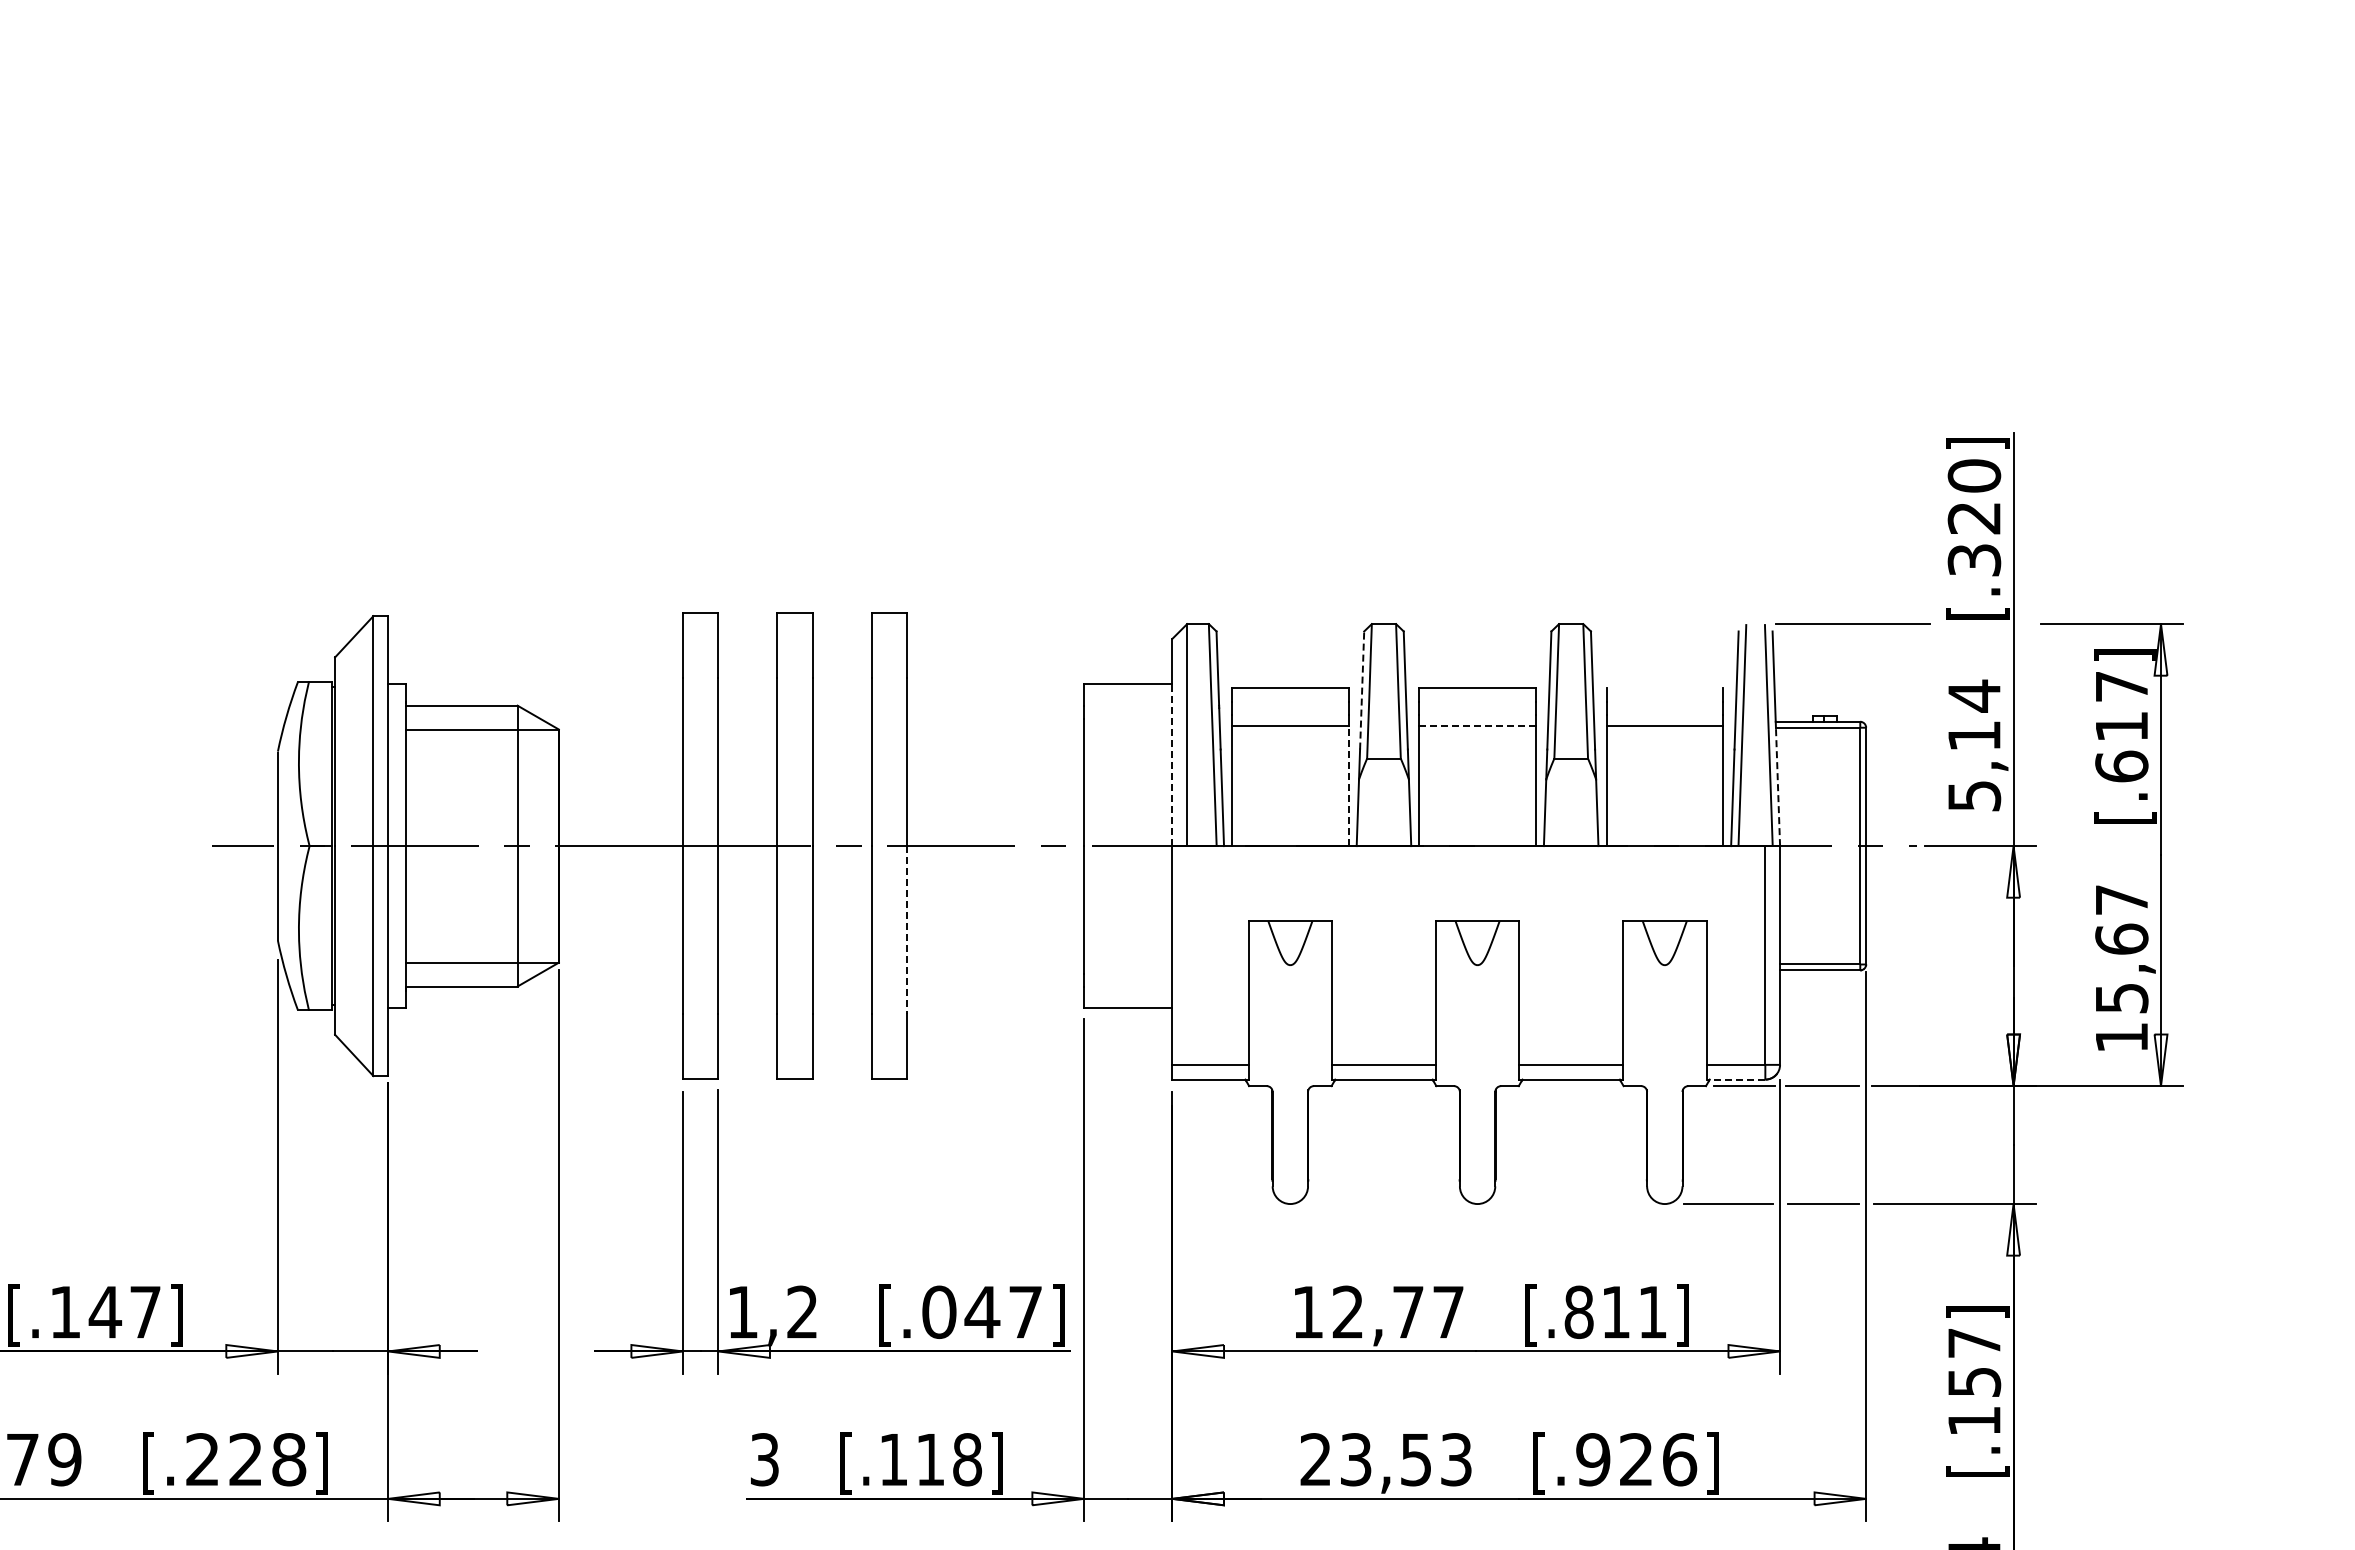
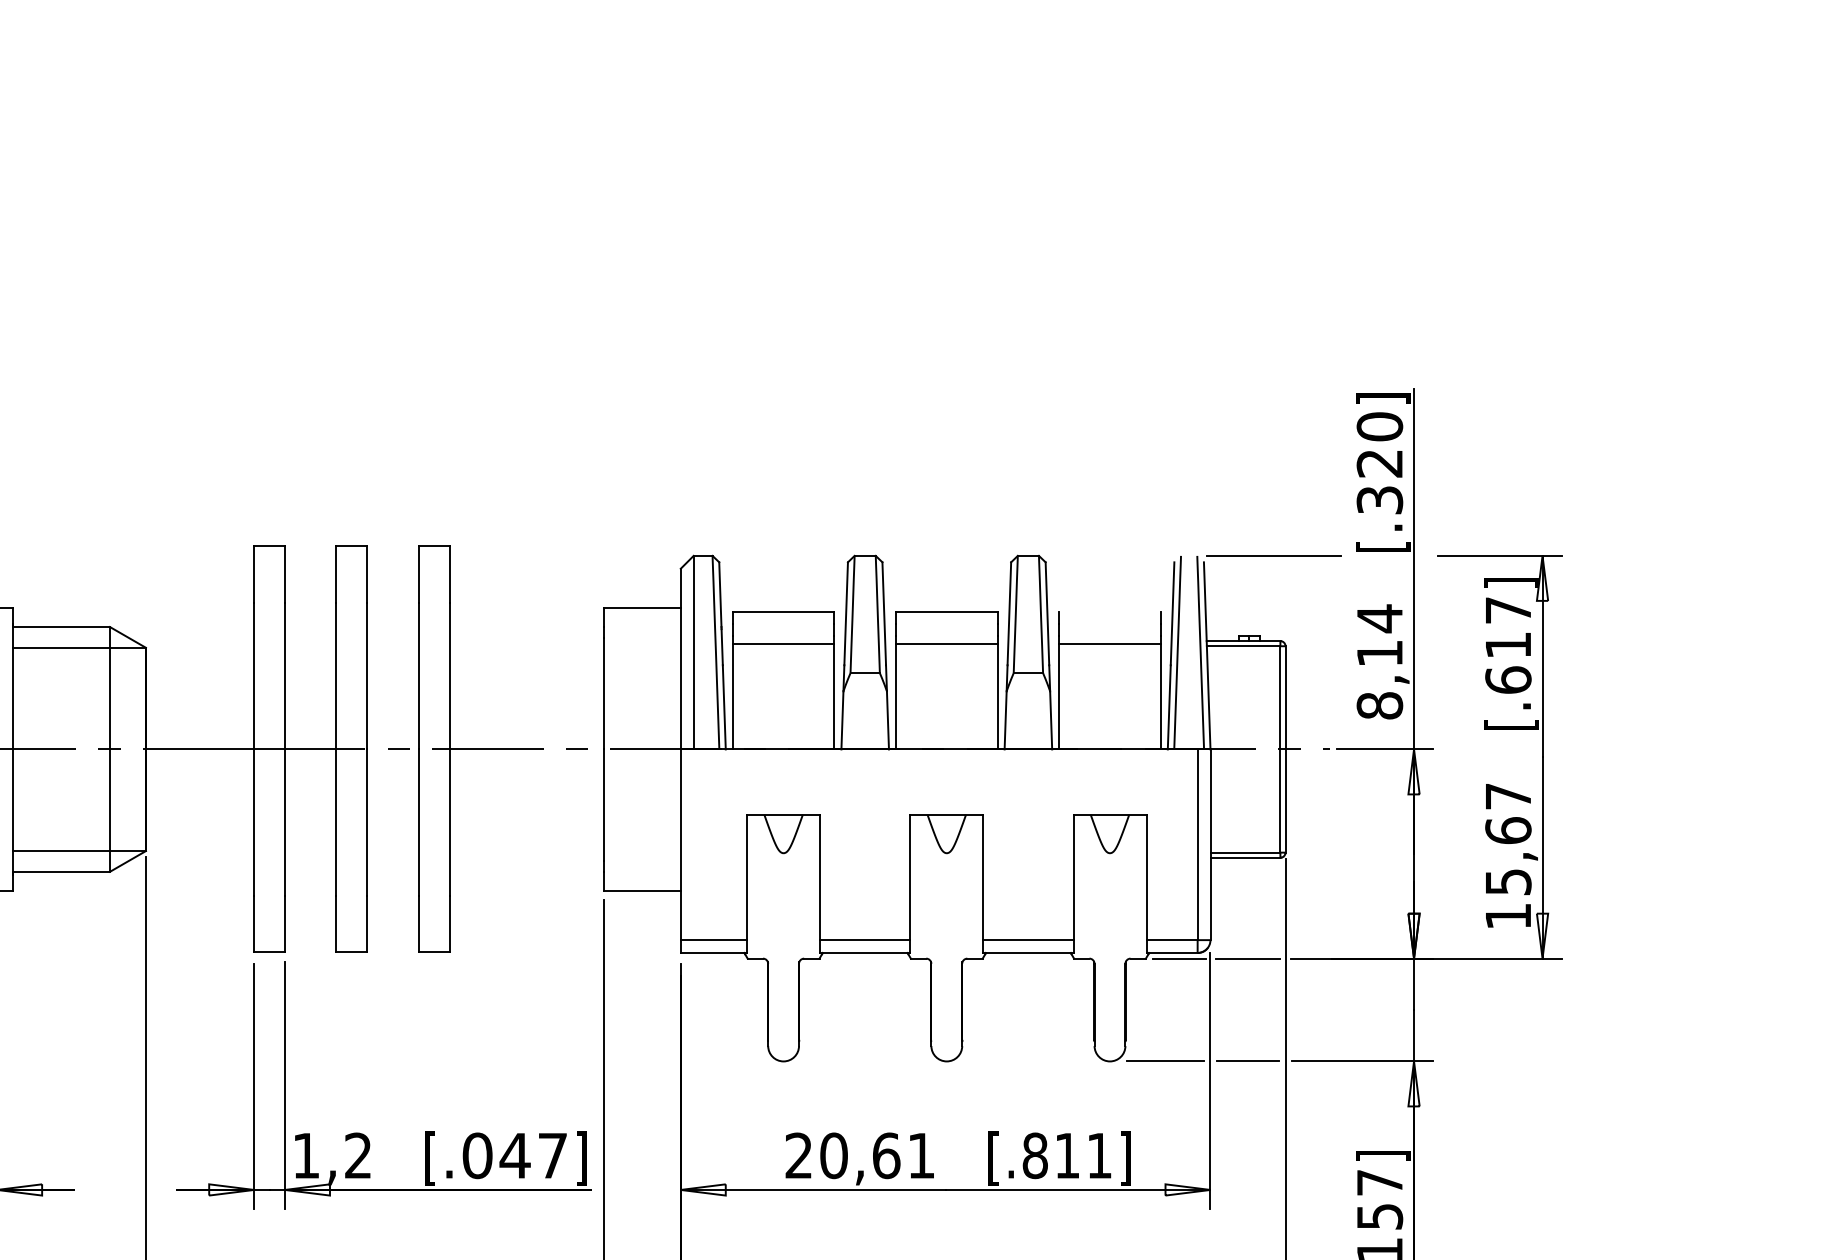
line: (1362, 690) -> (846, 613), dashed -> solid
line: (1477, 725) -> (946, 644), dashed -> solid
line: (1172, 764) -> (680, 678), dashed -> solid
line: (1348, 785) -> (834, 696), dashed -> solid
line: (1778, 786) -> (1209, 697), dashed -> solid
text: (1974, 795) -> (1379, 705), 5,14 -> 8,14
line: (907, 930) -> (449, 823), dashed -> solid
line: (1735, 1079) -> (1171, 952), dashed -> solid
text: (1377, 1311) -> (859, 1155), 12,77 -> 20,61

